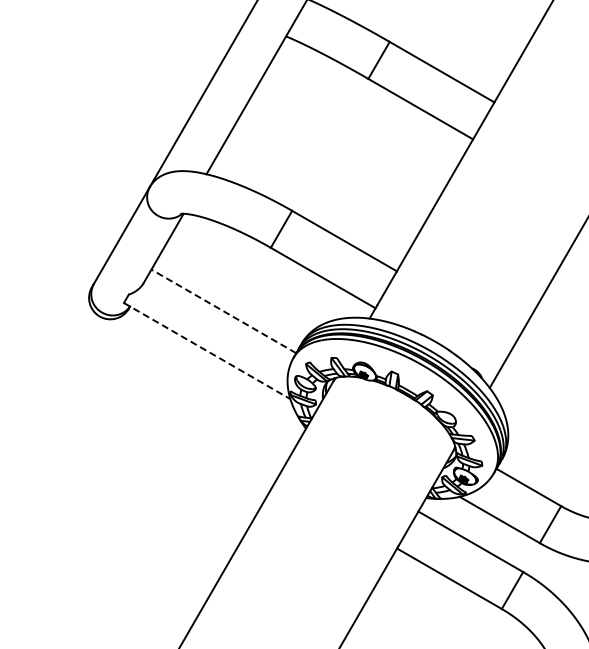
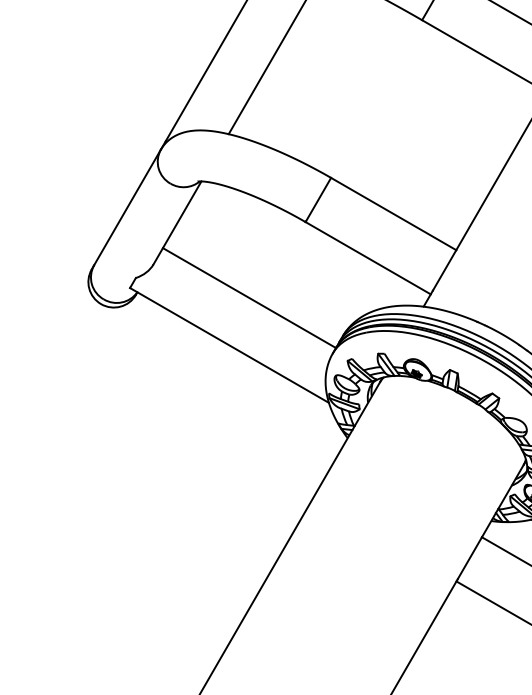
line: (223, 311) -> (249, 298), dashed -> solid
line: (207, 351) -> (229, 345), dashed -> solid

